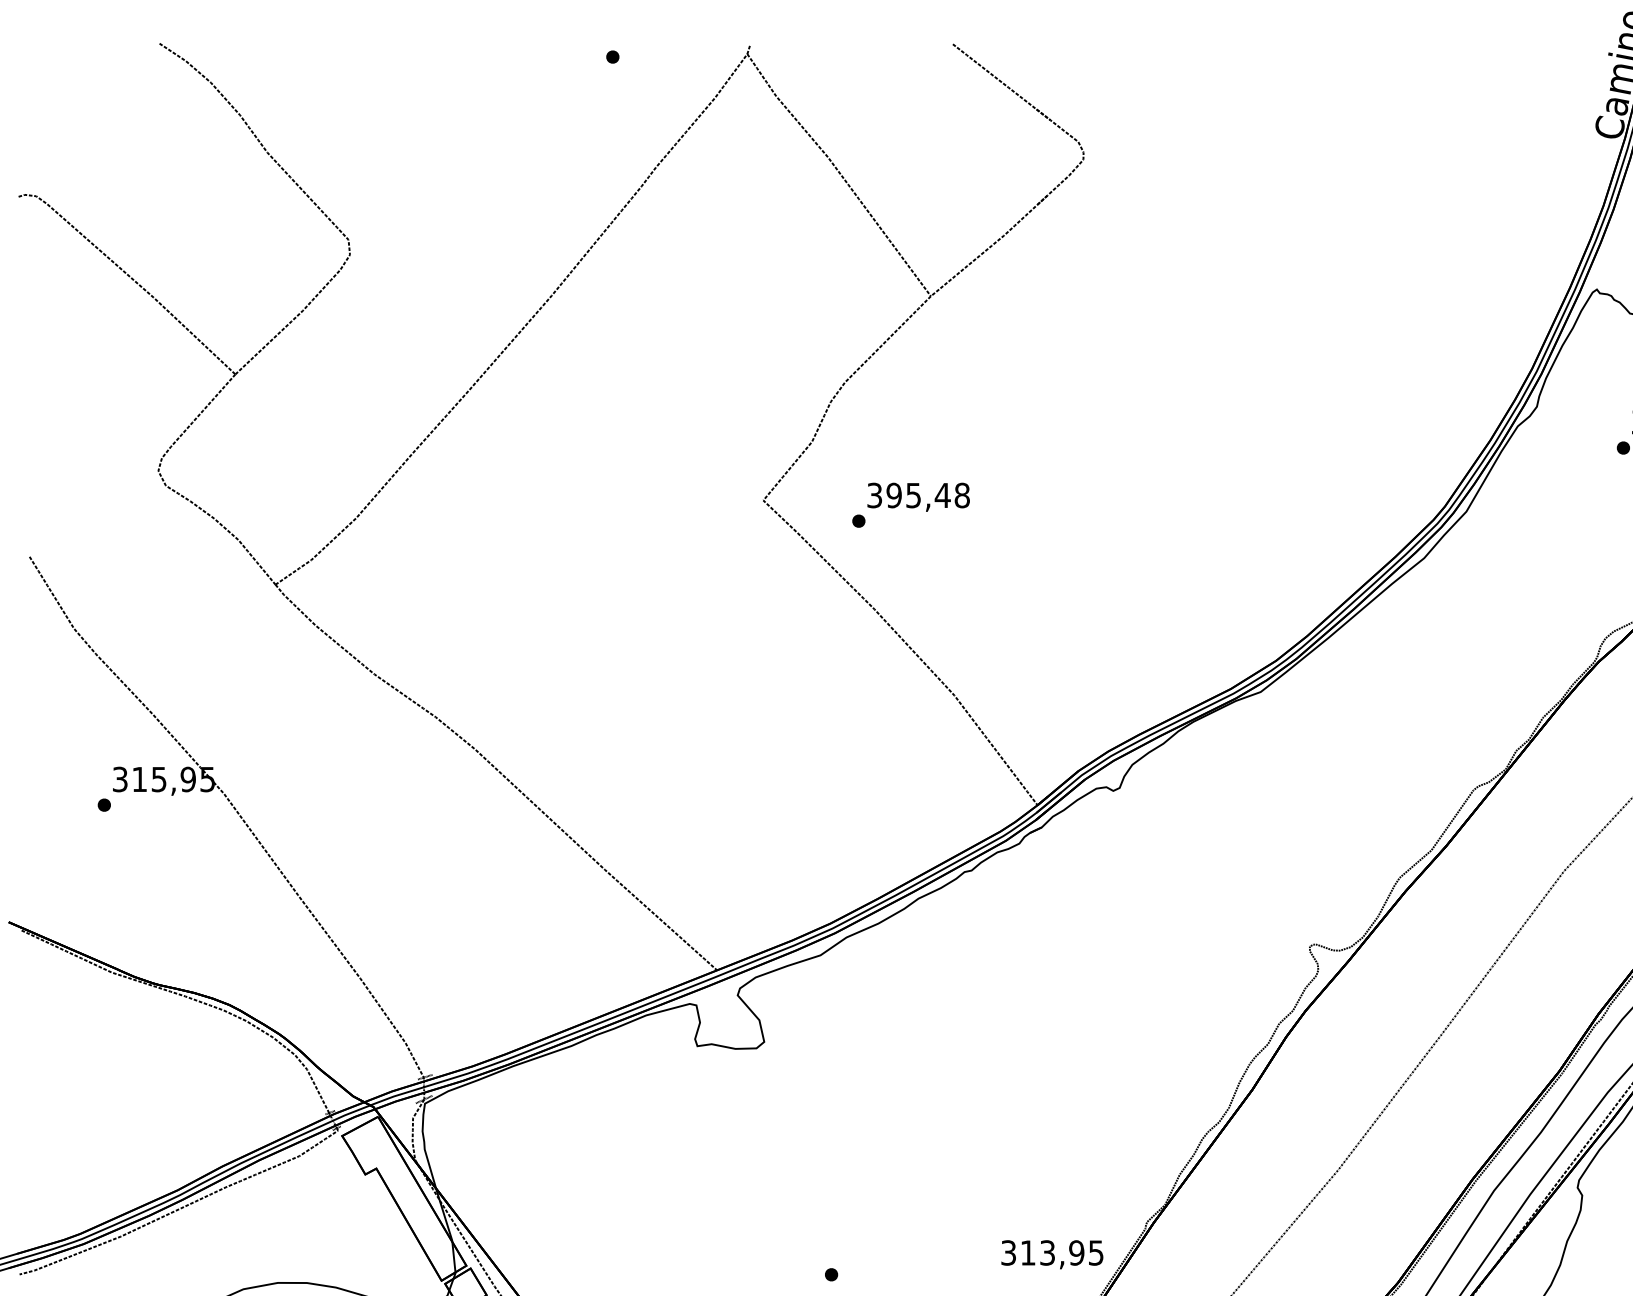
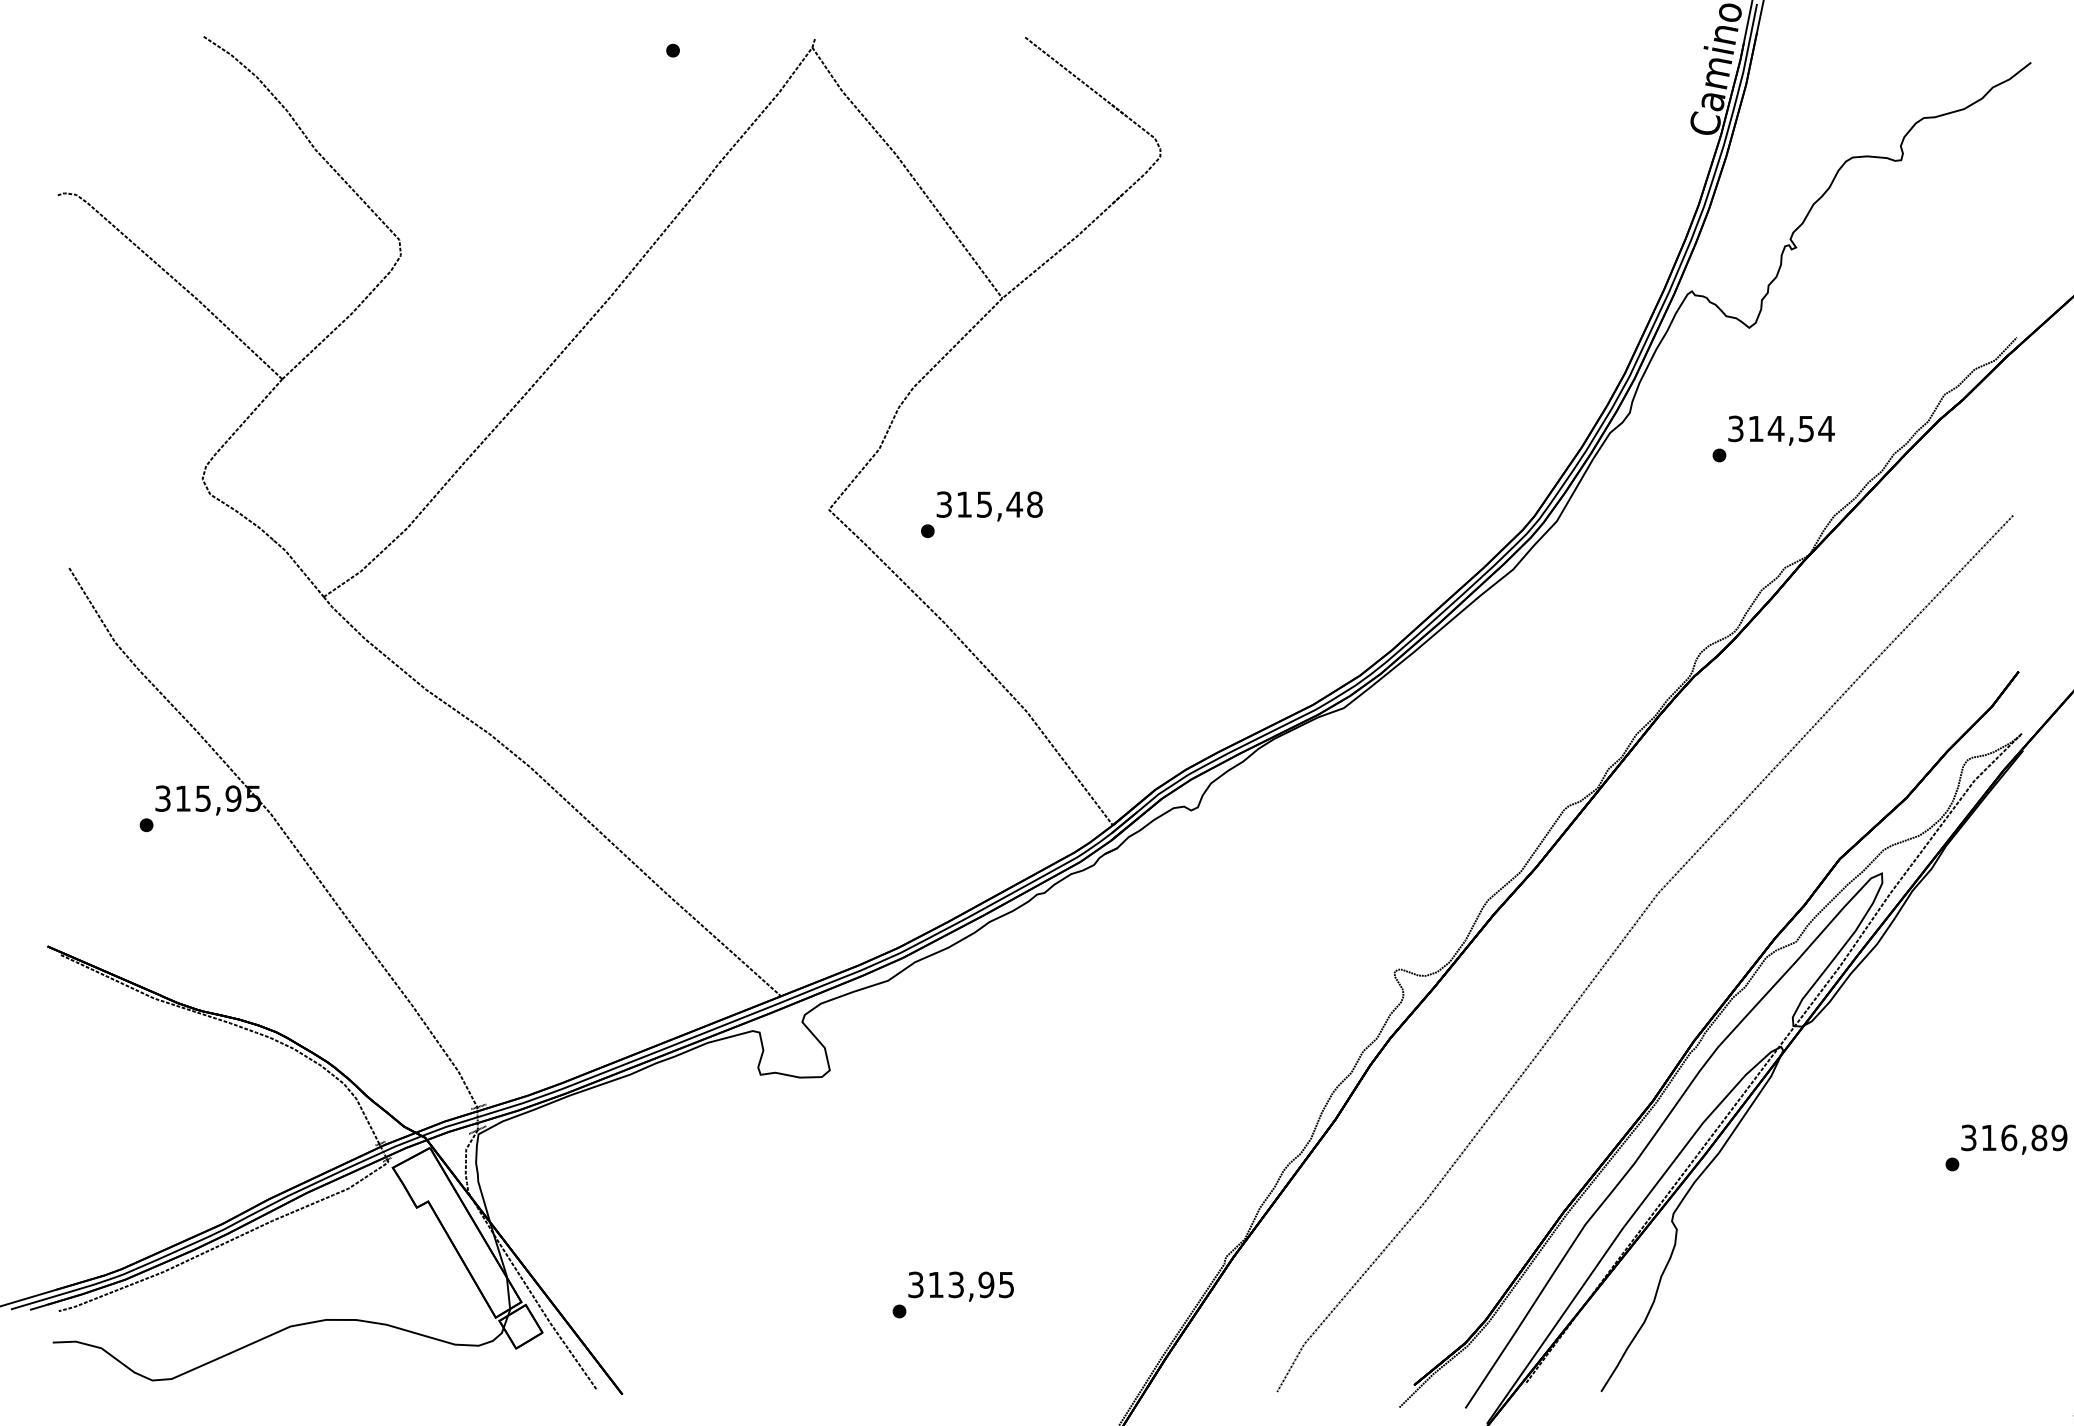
text: (894, 495) -> (964, 504), 395,48 -> 315,48
text: (1051, 1254) -> (960, 1286), moved

